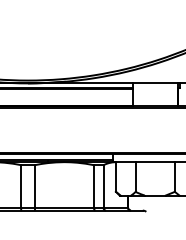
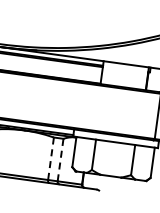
line: (103, 185) -> (60, 159), solid -> dashed
line: (93, 186) -> (50, 158), solid -> dashed

